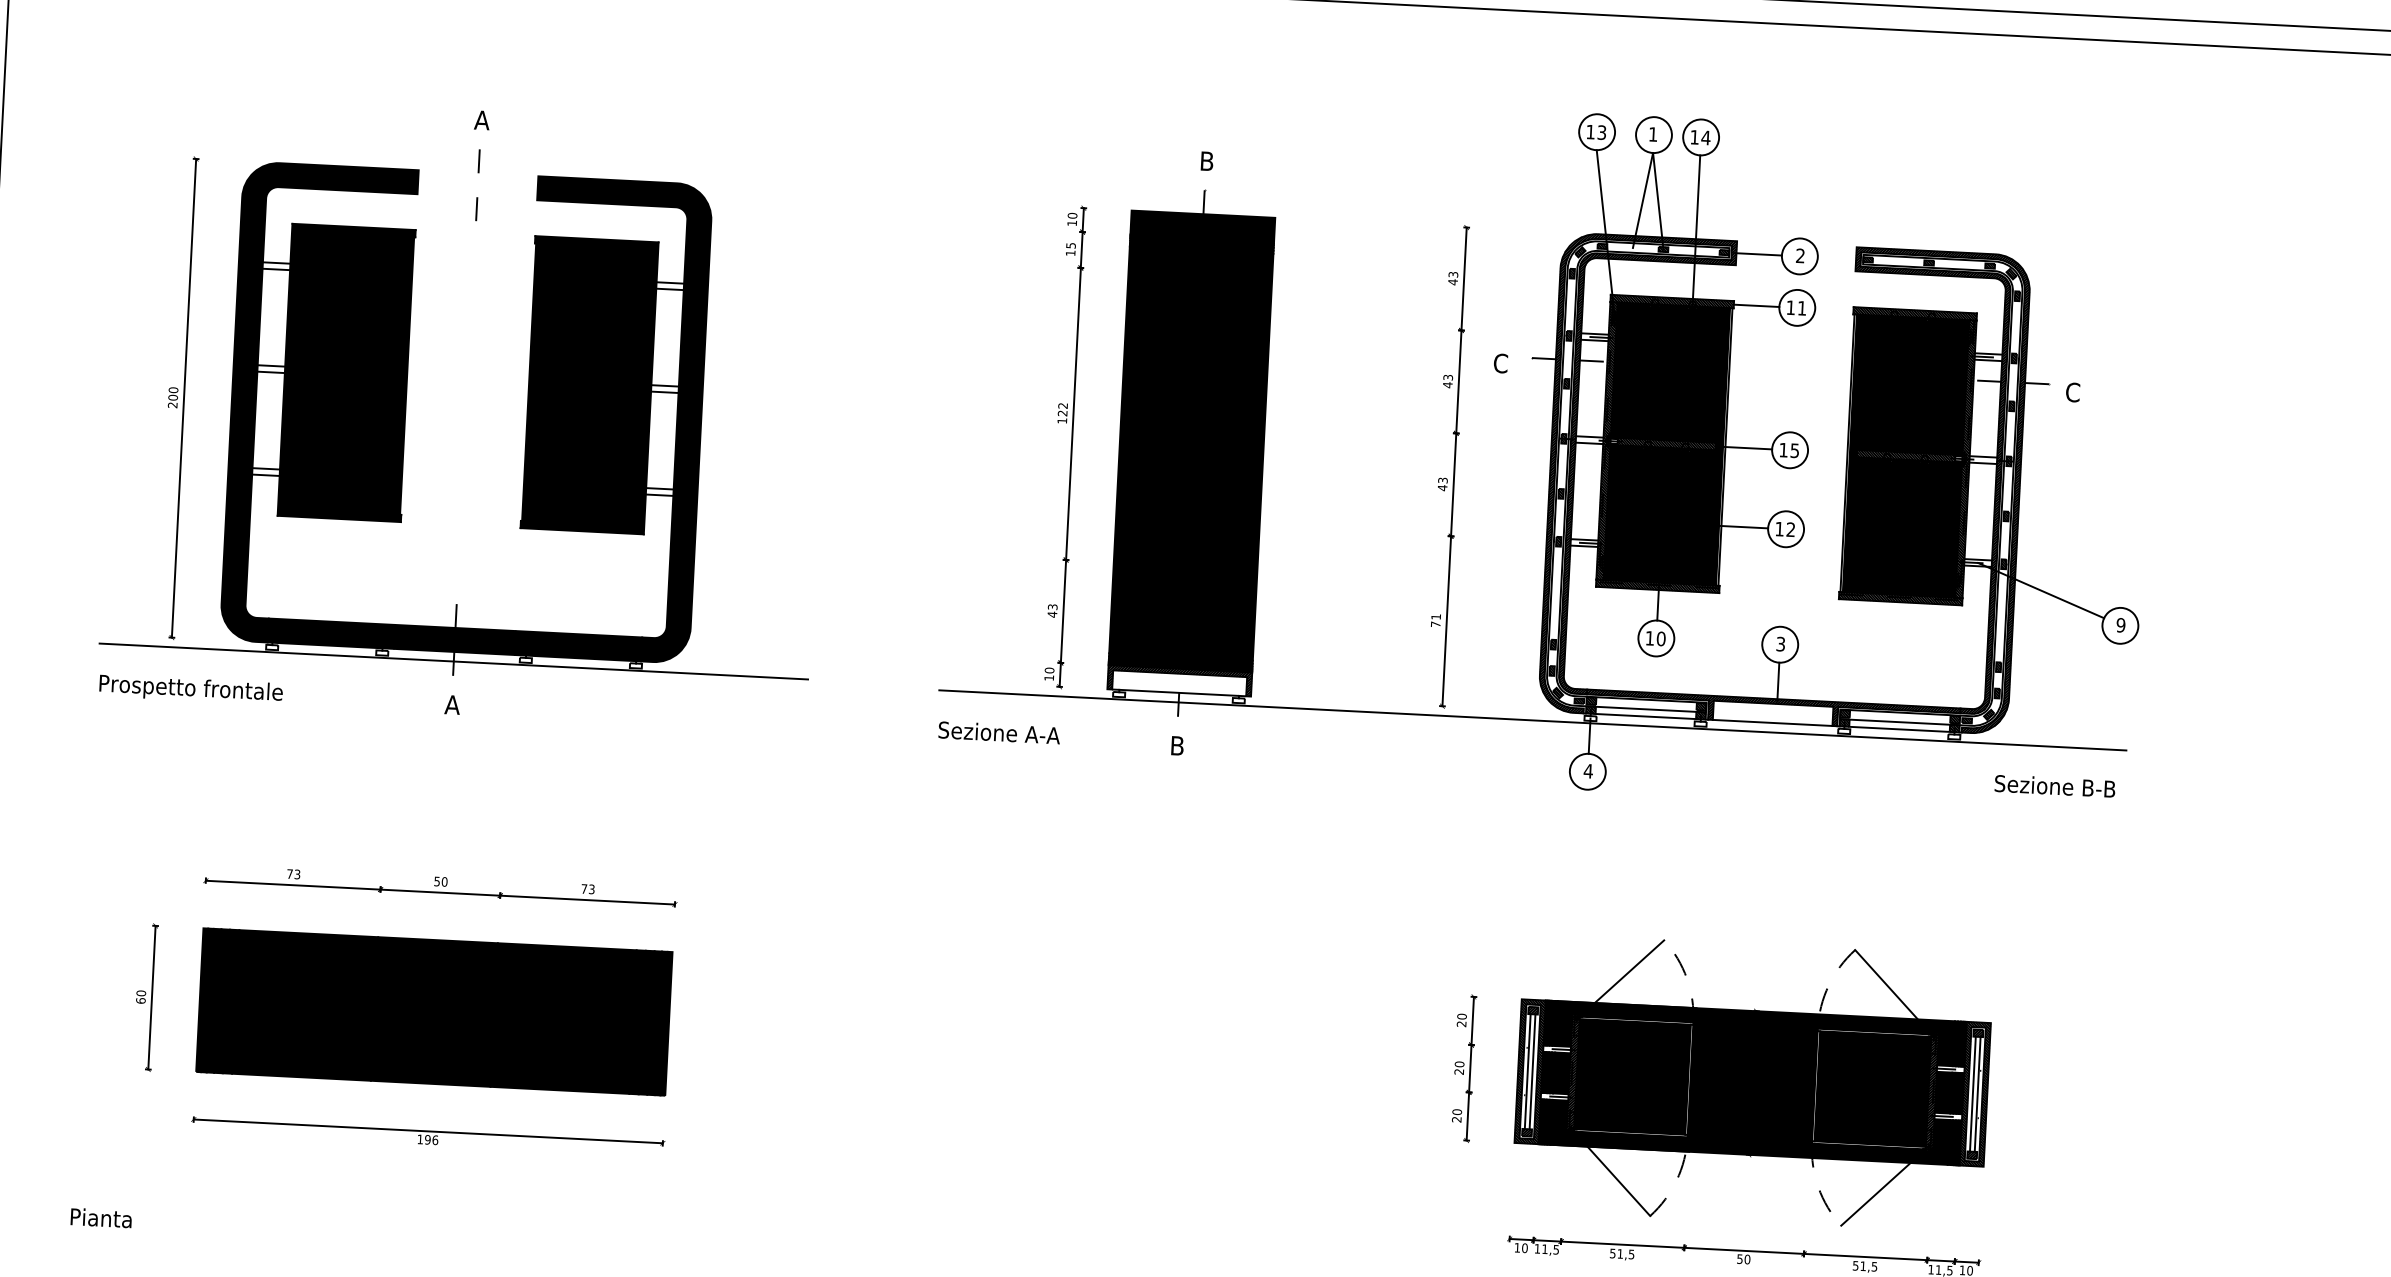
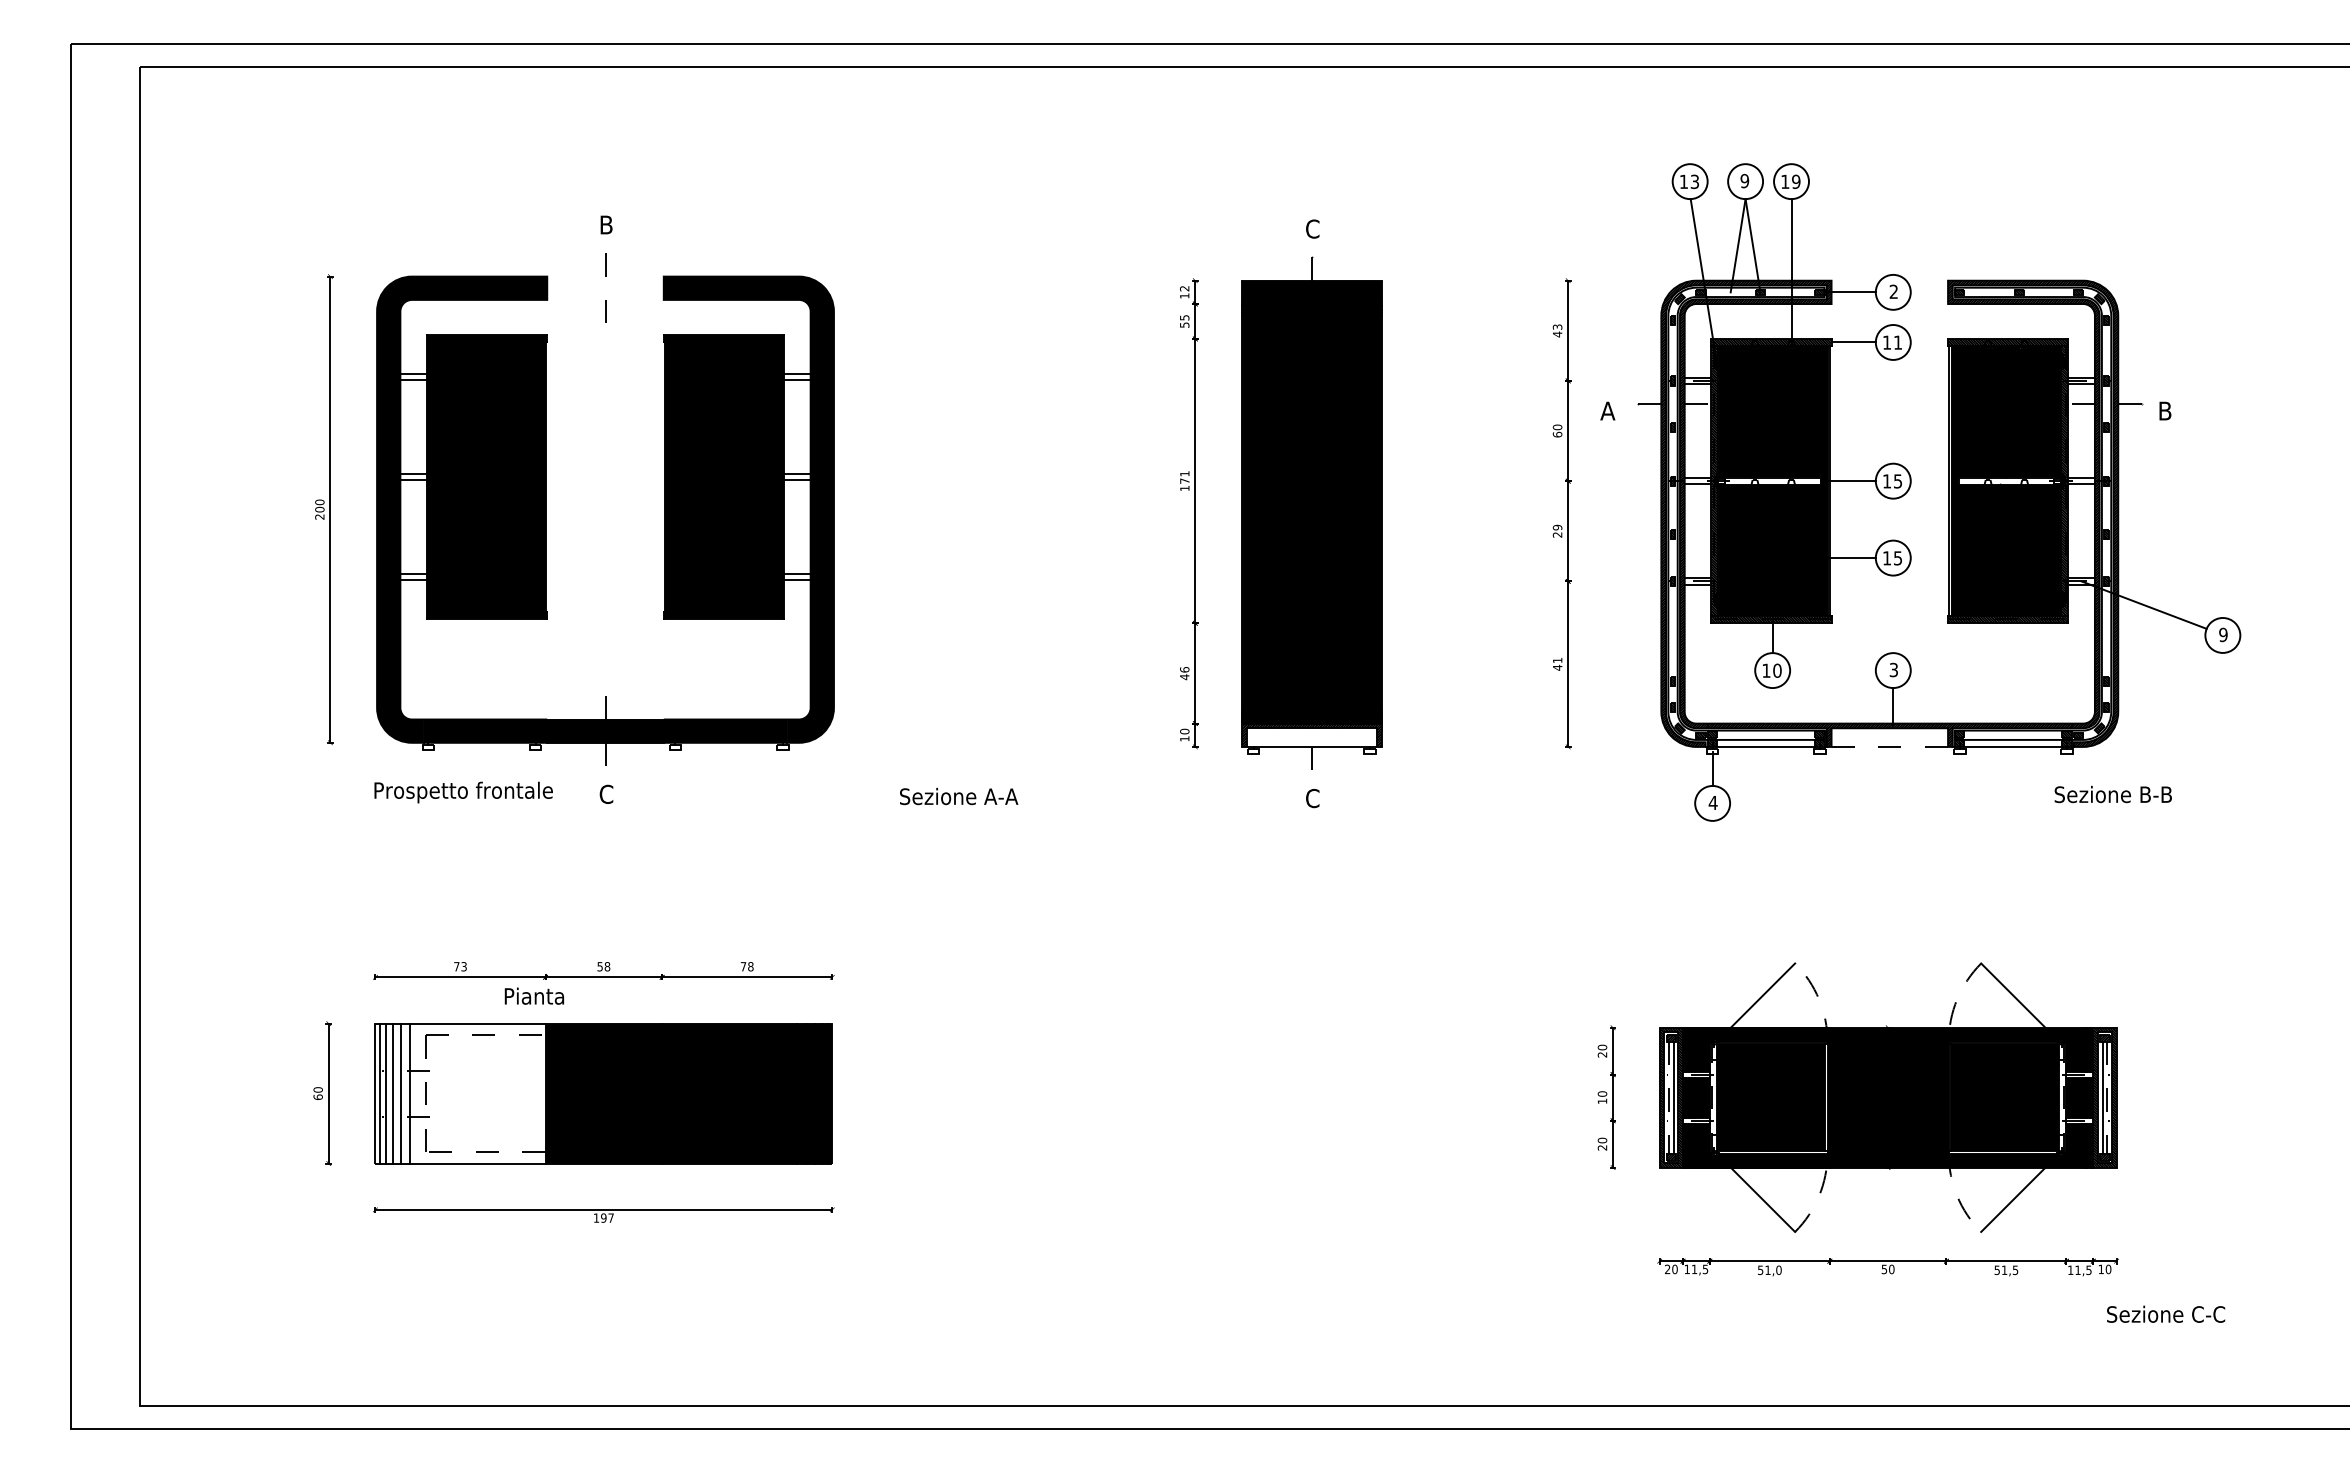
text: (481, 119) -> (605, 224), A -> B
text: (1652, 134) -> (1744, 181), 1 -> 9
text: (1705, 137) -> (1795, 181), 14 -> 19
text: (1206, 160) -> (1312, 228), B -> C
text: (1072, 215) -> (1184, 288), 10 -> 12
text: (1070, 252) -> (1184, 324), 15 -> 55
text: (1500, 362) -> (1607, 410), C -> A
text: (1447, 380) -> (1557, 430), 43 -> 60
text: (2073, 391) -> (2165, 410), C -> B
text: (1062, 409) -> (1184, 477), 122 -> 171
hatch: (1667, 443) -> (1773, 480), removed
hatch: (1906, 455) -> (2006, 480), removed
text: (1442, 483) -> (1557, 530), 43 -> 29
text: (1790, 529) -> (1897, 558), 12 -> 15
text: (1052, 606) -> (1184, 669), 43 -> 46
text: (1435, 624) -> (1557, 667), 71 -> 41
line: (453, 661) -> (605, 752), removed
text: (190, 689) -> (463, 792), moved
text: (451, 703) -> (605, 793), A -> C
line: (1532, 720) -> (1656, 756), removed
line: (1772, 722) -> (1889, 746), solid -> dashed
text: (999, 732) -> (959, 796), moved
text: (1177, 745) -> (1312, 798), B -> C
text: (2054, 786) -> (2112, 794), moved
text: (444, 881) -> (607, 966), 50 -> 58
text: (591, 889) -> (750, 966), 73 -> 78
fill: (287, 1004) -> (460, 1093), removed
text: (1458, 1071) -> (1601, 1101), 20 -> 10
line: (1528, 1071) -> (1669, 1097), solid -> dashed
hatch: (1572, 1073) -> (1712, 1097), removed
hatch: (1931, 1091) -> (2062, 1097), removed
line: (1977, 1094) -> (2107, 1097), solid -> dashed
text: (434, 1139) -> (610, 1217), 196 -> 197
text: (101, 1217) -> (534, 995), moved
text: (1517, 1246) -> (1667, 1268), 10 -> 20
text: (1631, 1253) -> (1778, 1269), 51,5 -> 51,0

